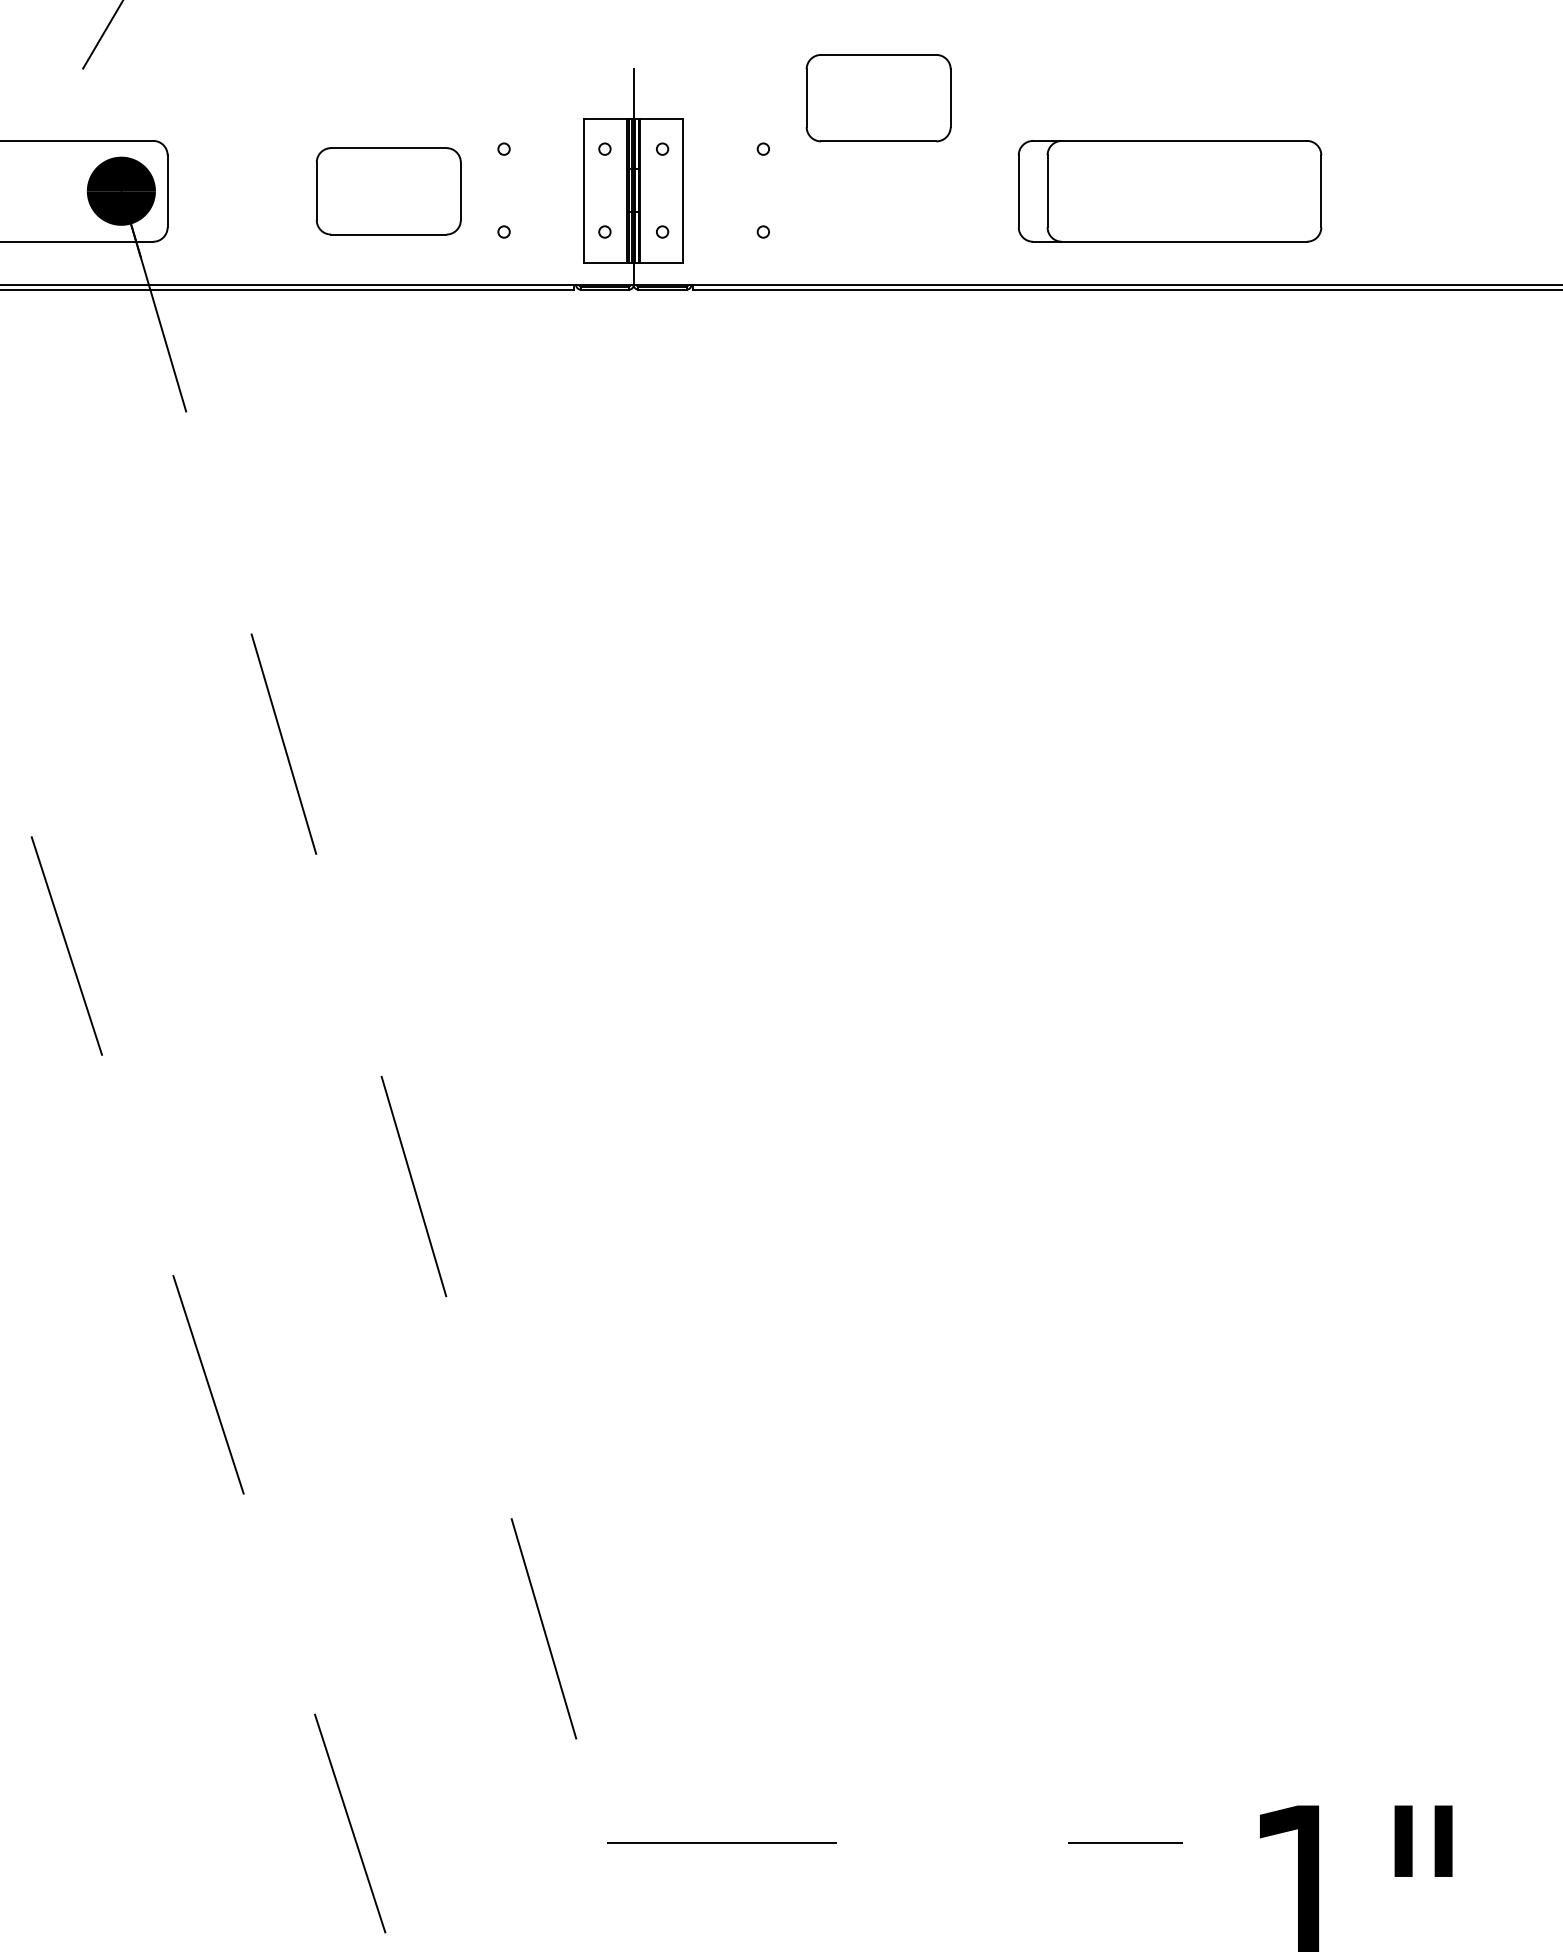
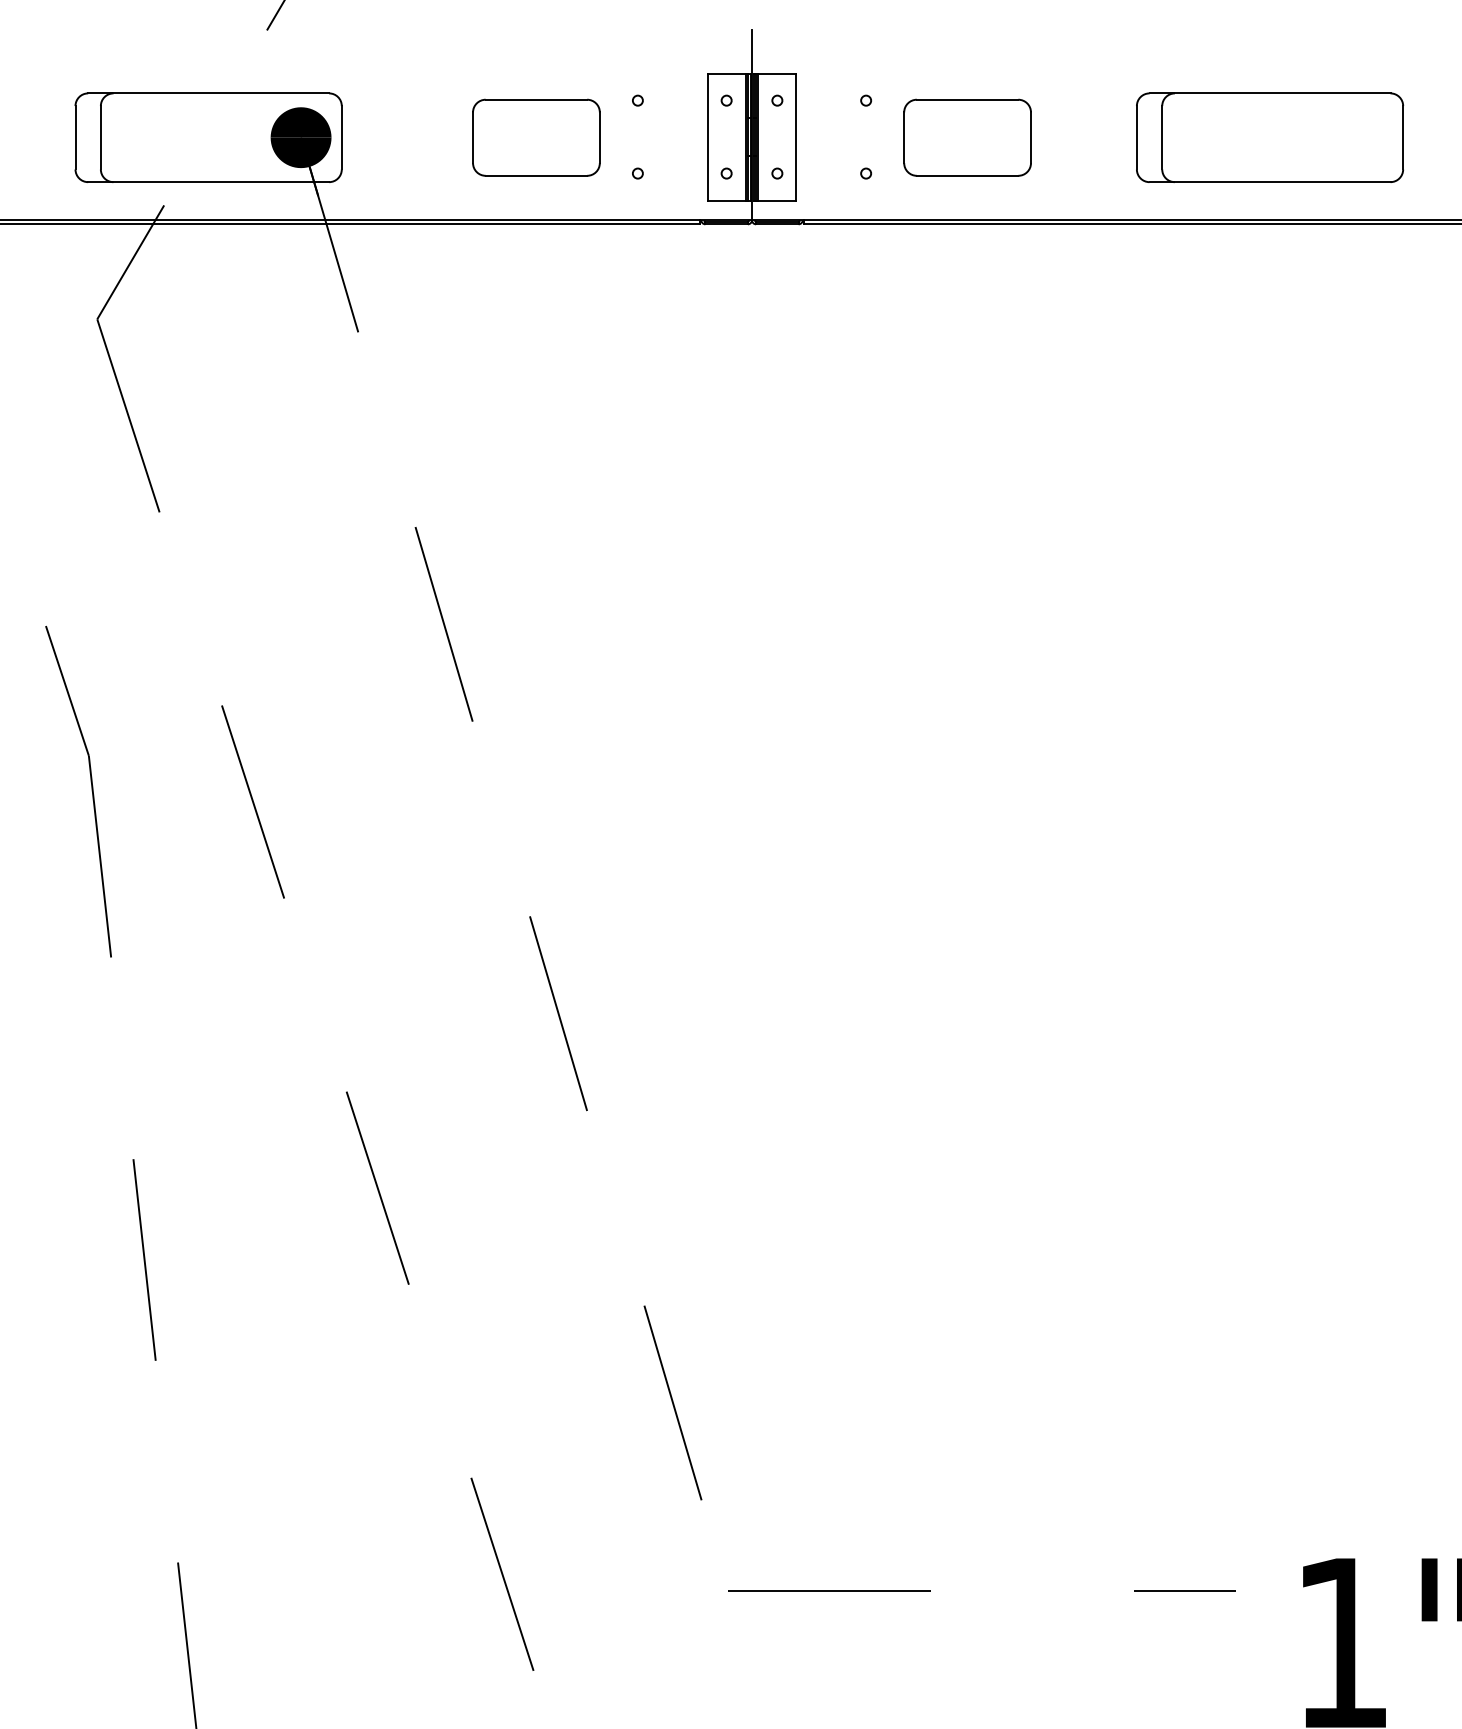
part: (878, 97) -> (967, 137), moved
part: (1170, 191) -> (1270, 137), moved

